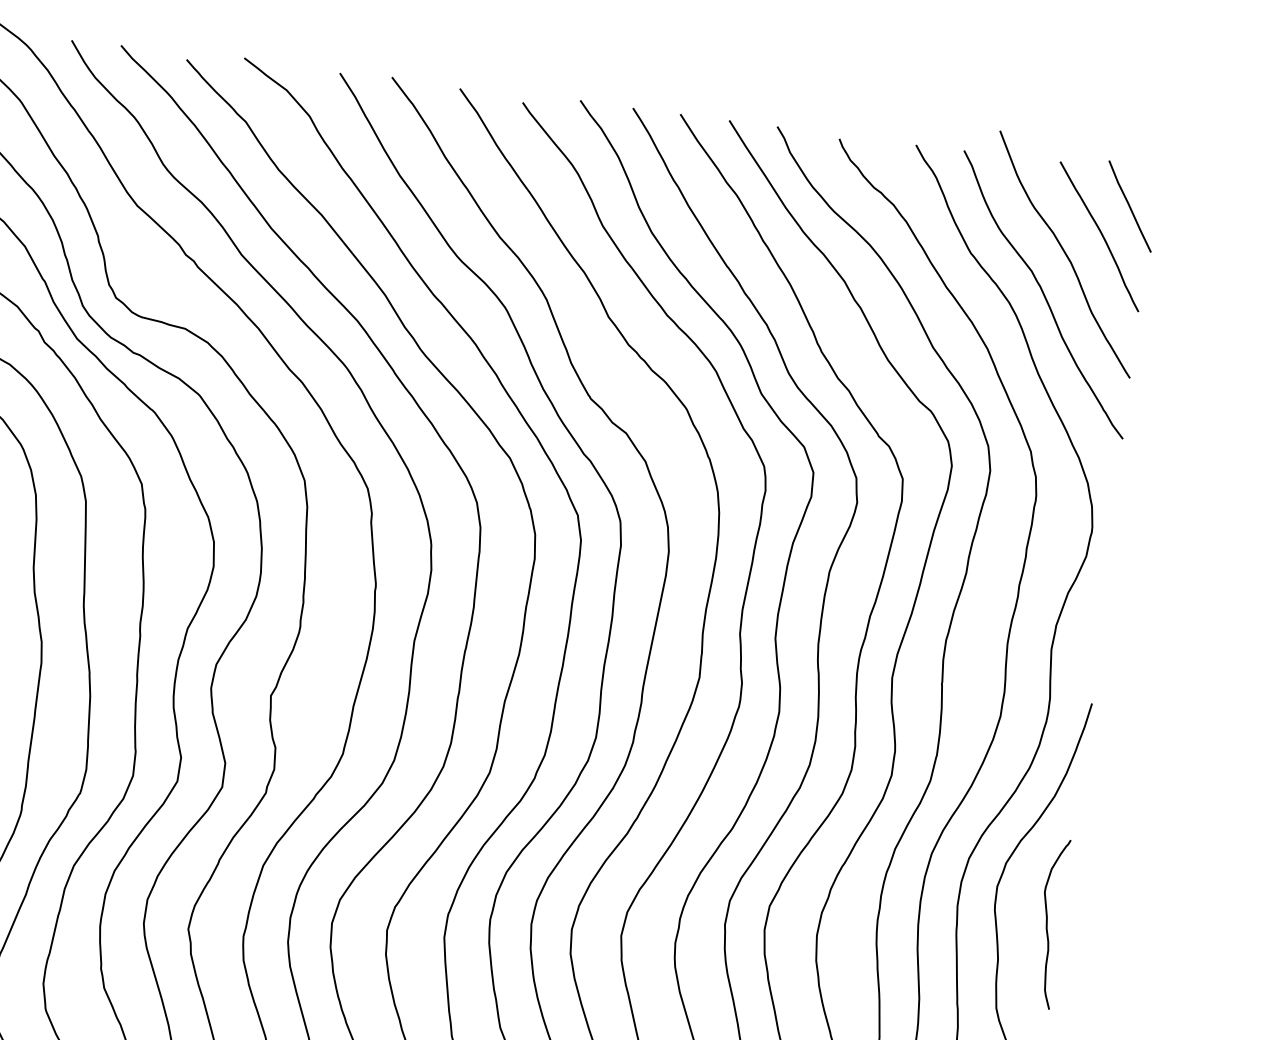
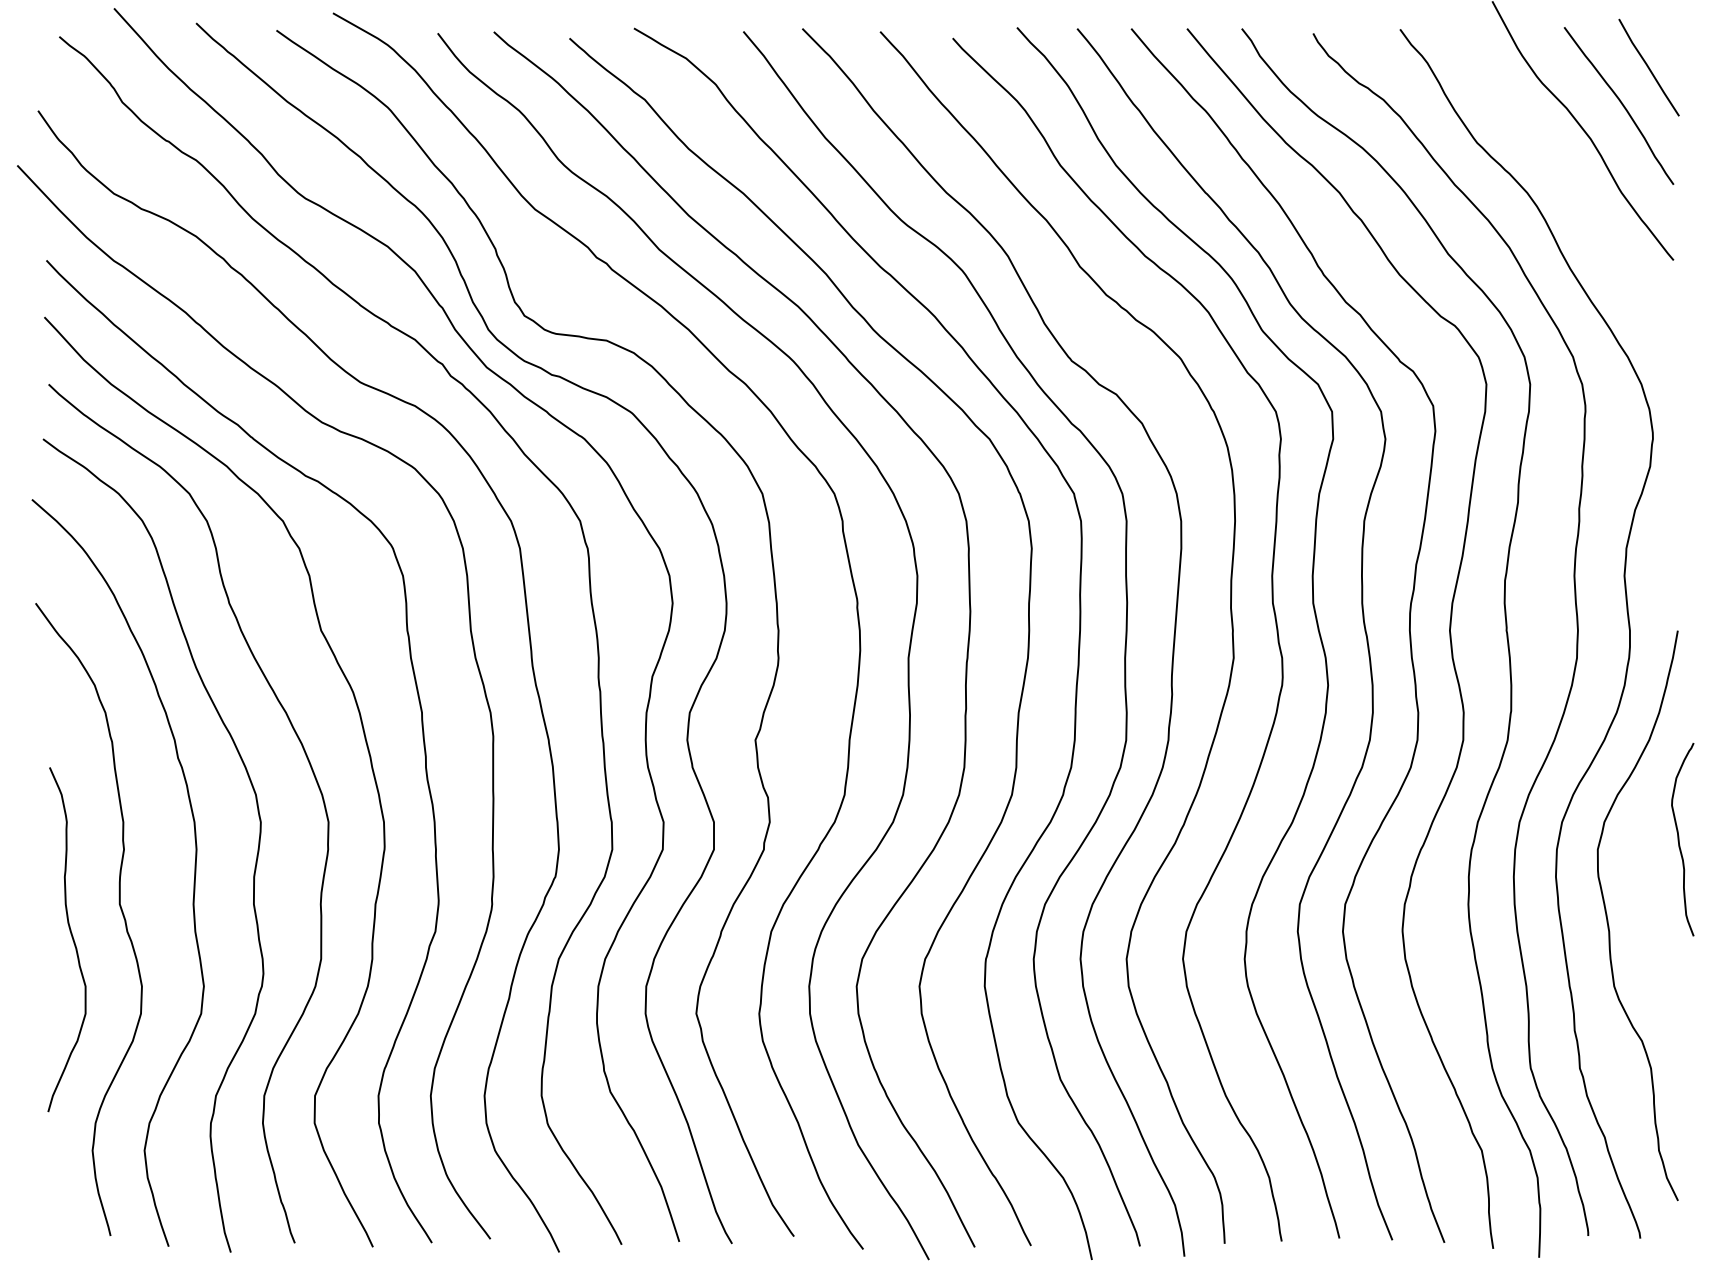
curve: (1043, 294) -> (1564, 178), removed
curve: (1047, 923) -> (1679, 839), moved

